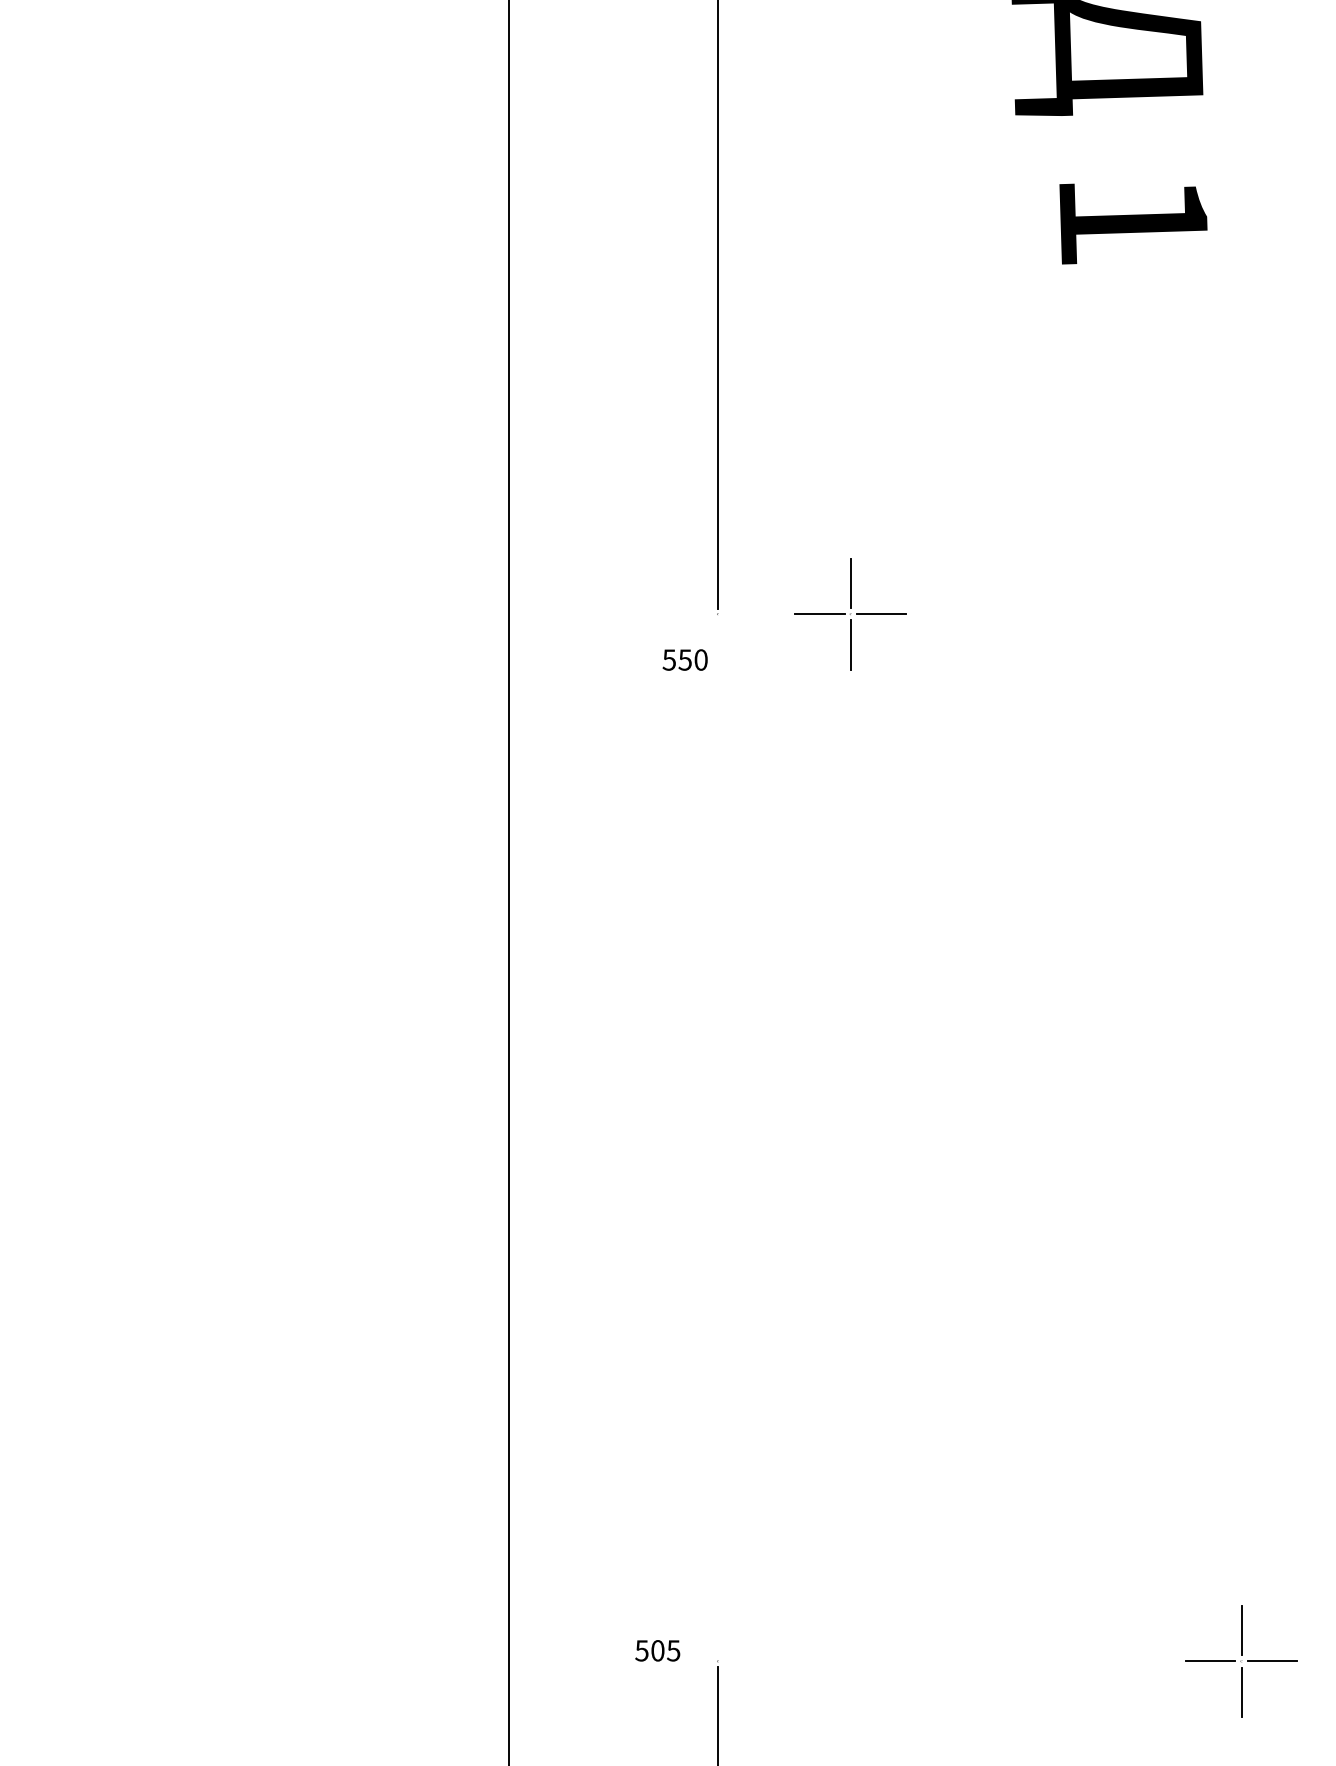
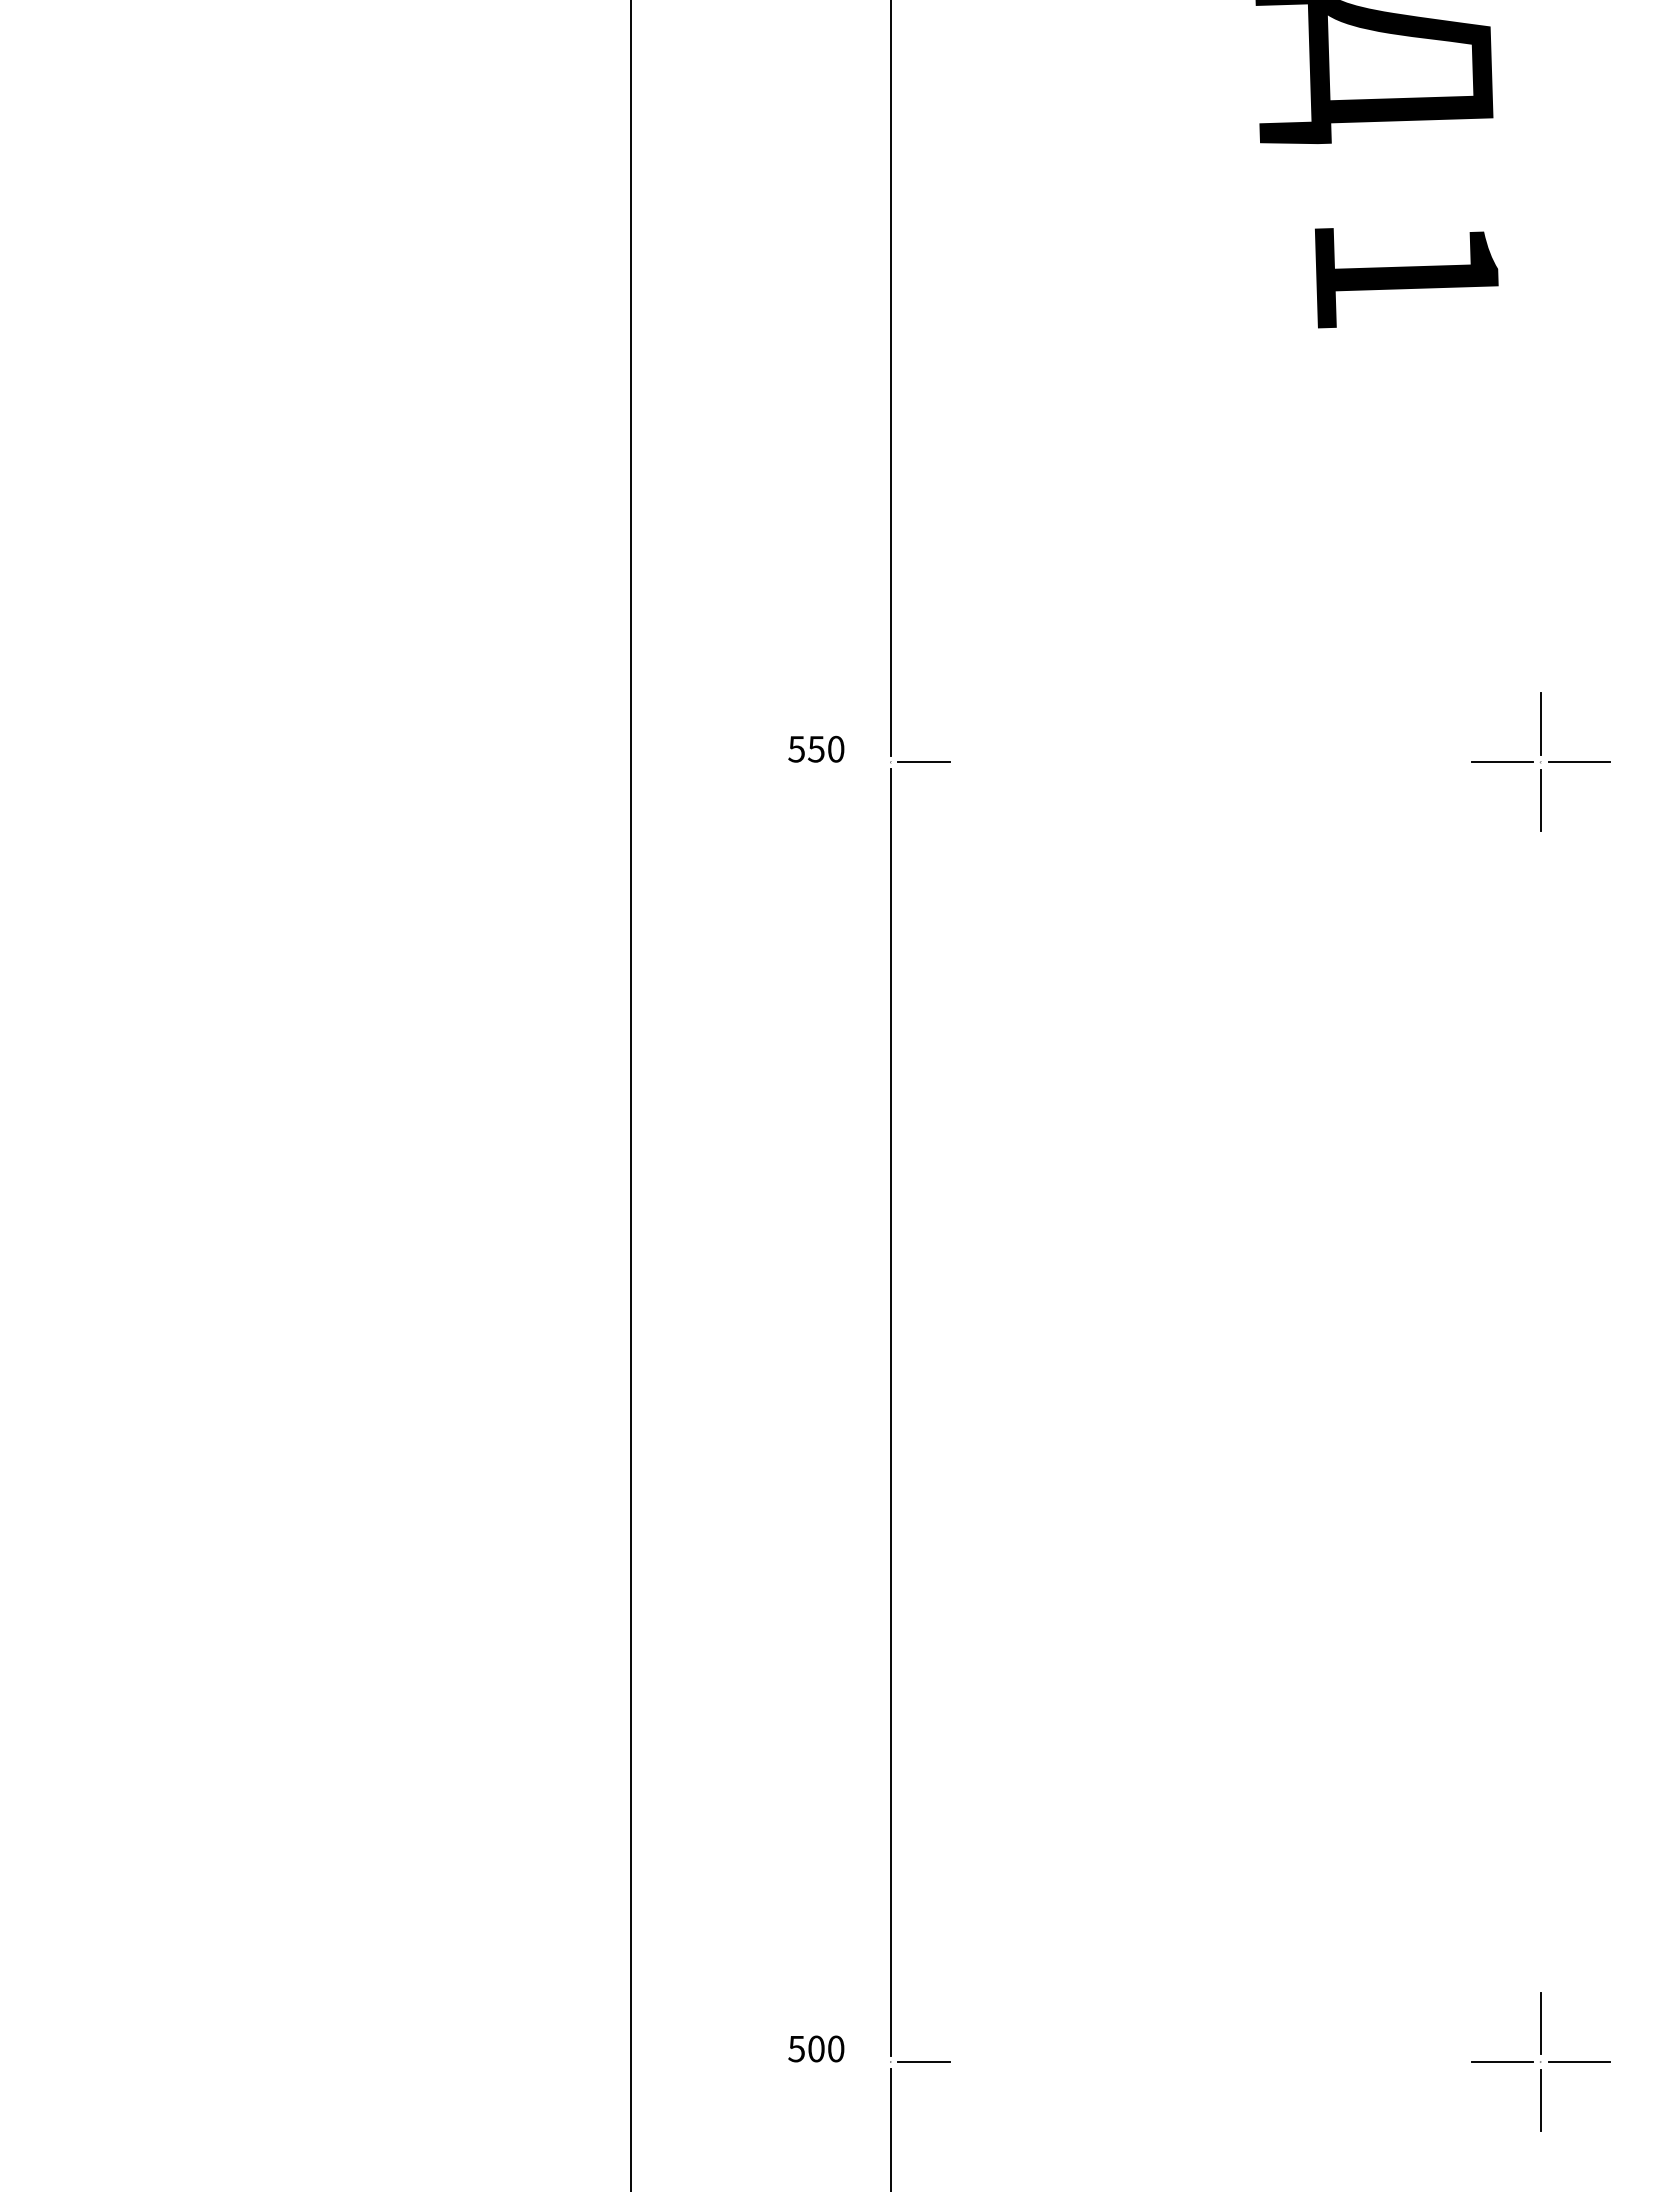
part: (850, 613) -> (1540, 761), moved
line: (744, 614) -> (923, 762), added
text: (685, 659) -> (816, 748), moved
line: (718, 1137) -> (891, 1411), added
text: (673, 1650) -> (835, 2048), 505 -> 500
line: (744, 1661) -> (923, 2062), added

